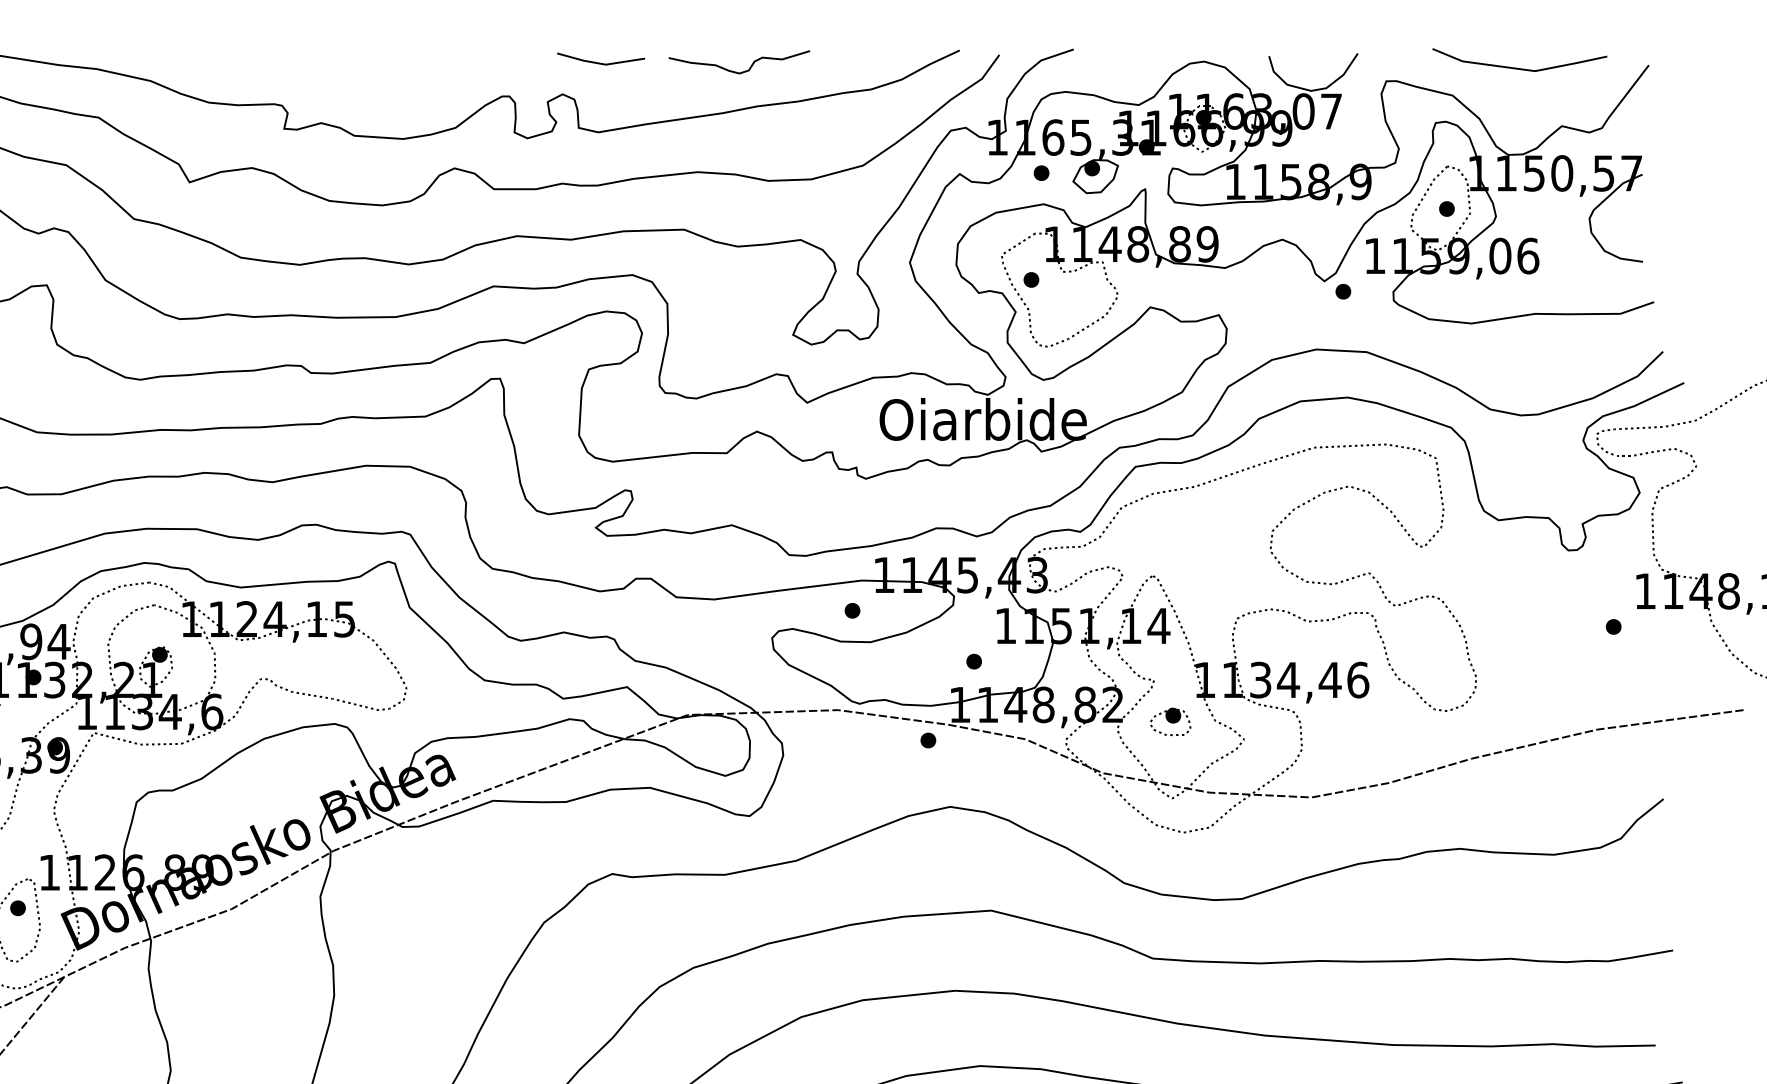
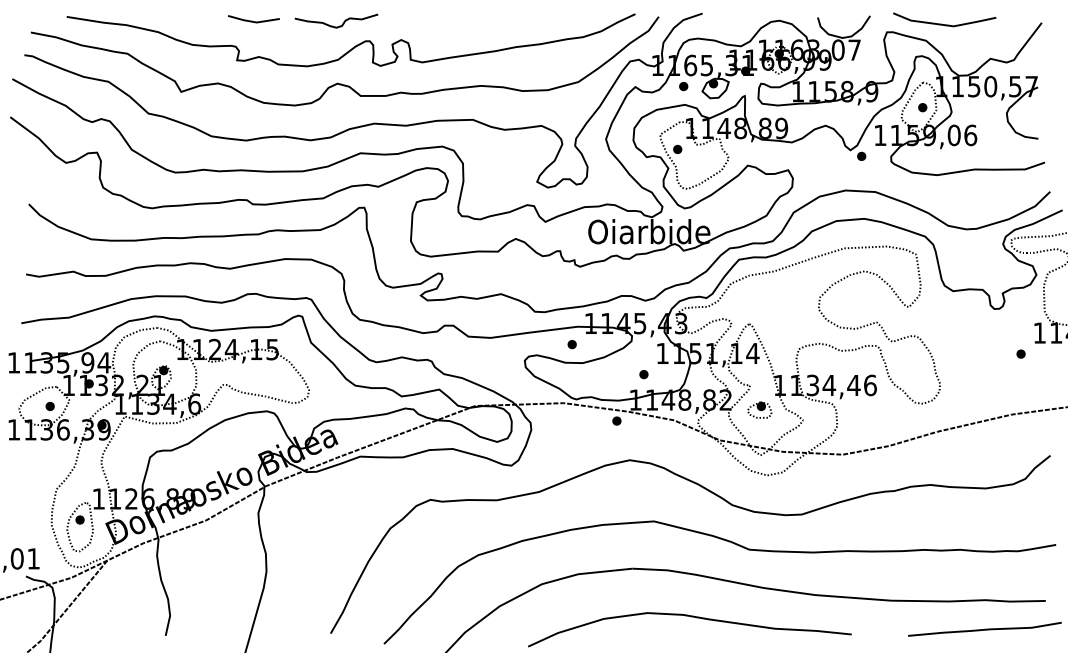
line: (598, 61) -> (252, 20), moved
line: (1516, 66) -> (942, 23), moved
curve: (744, 69) -> (339, 25), moved

